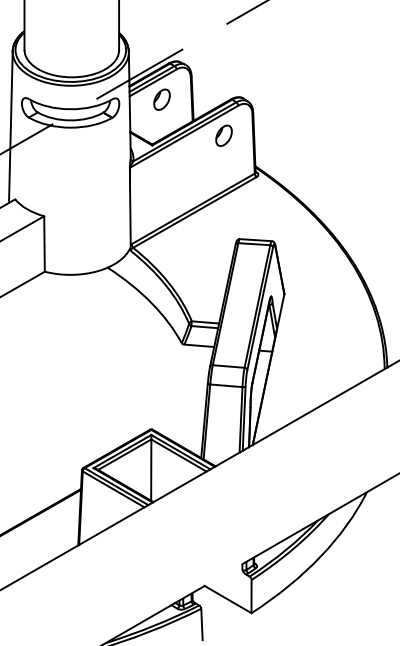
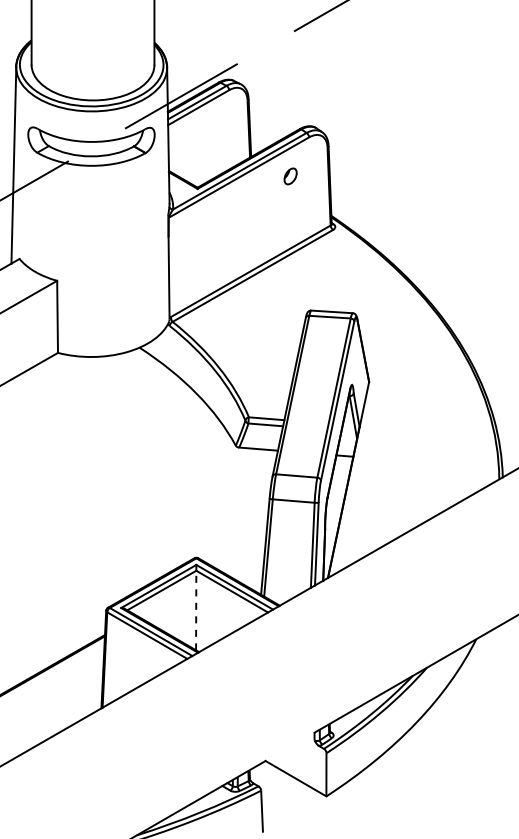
part: (162, 99) -> (210, 129), removed
part: (223, 135) -> (290, 176), size x0.6
line: (151, 470) -> (196, 610), solid -> dashed

